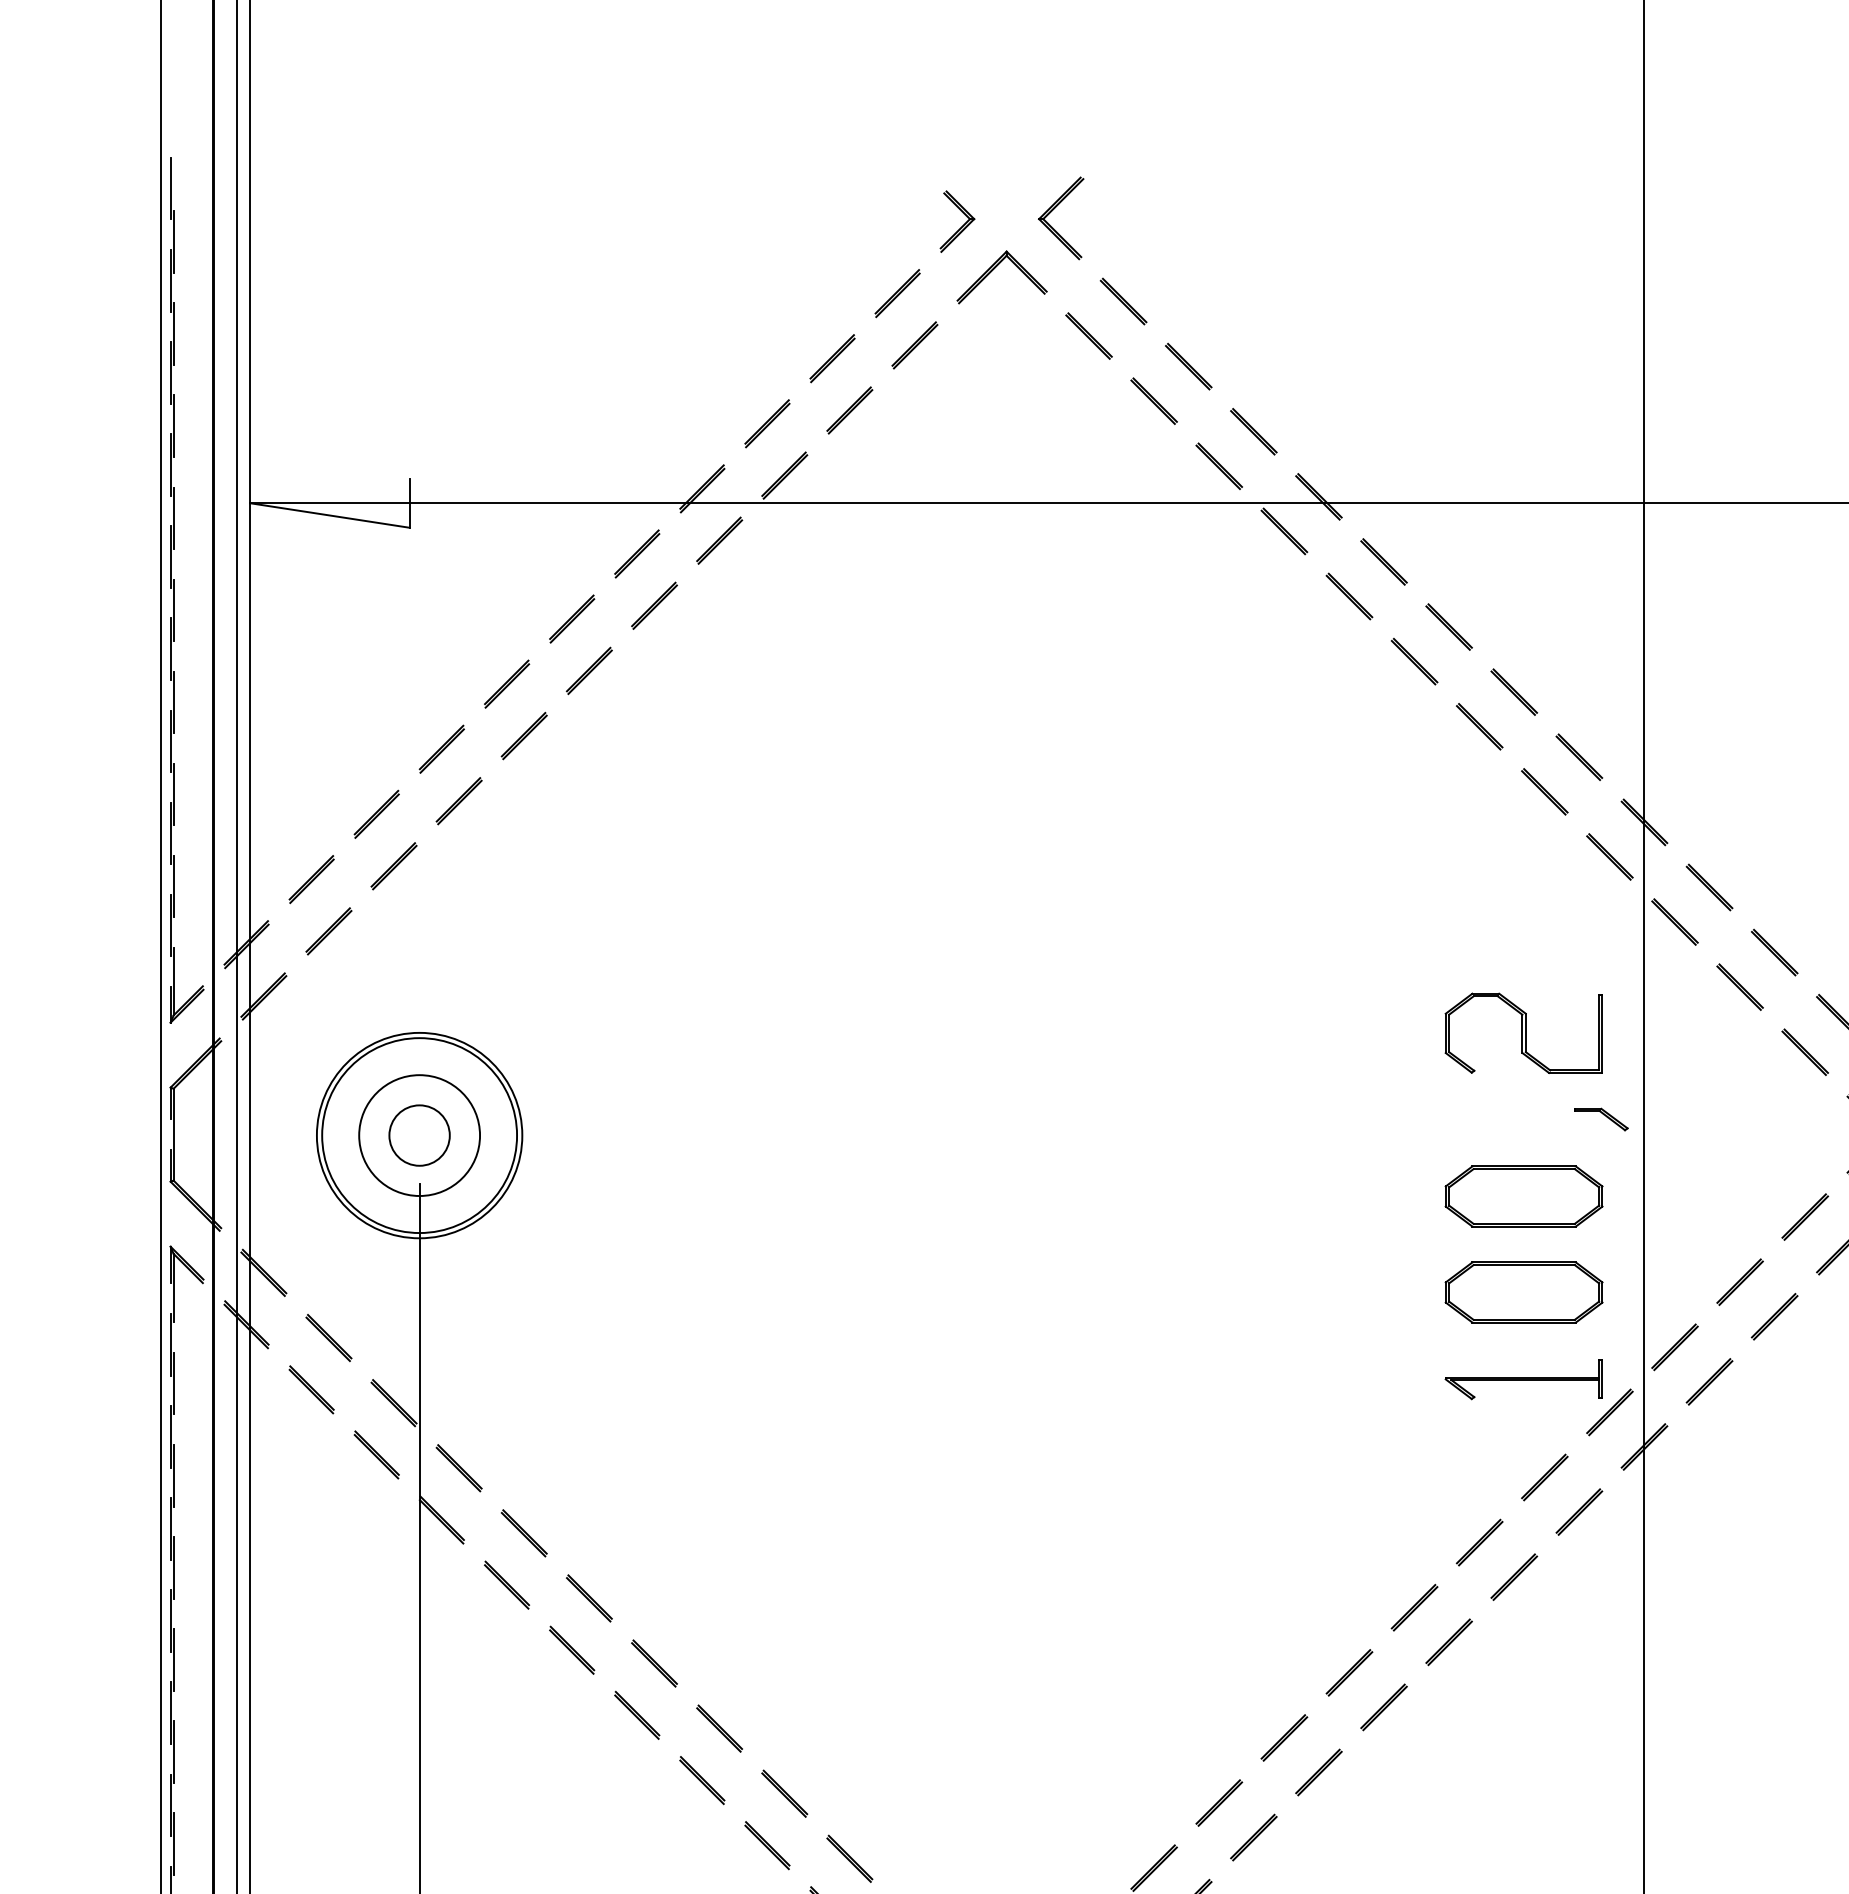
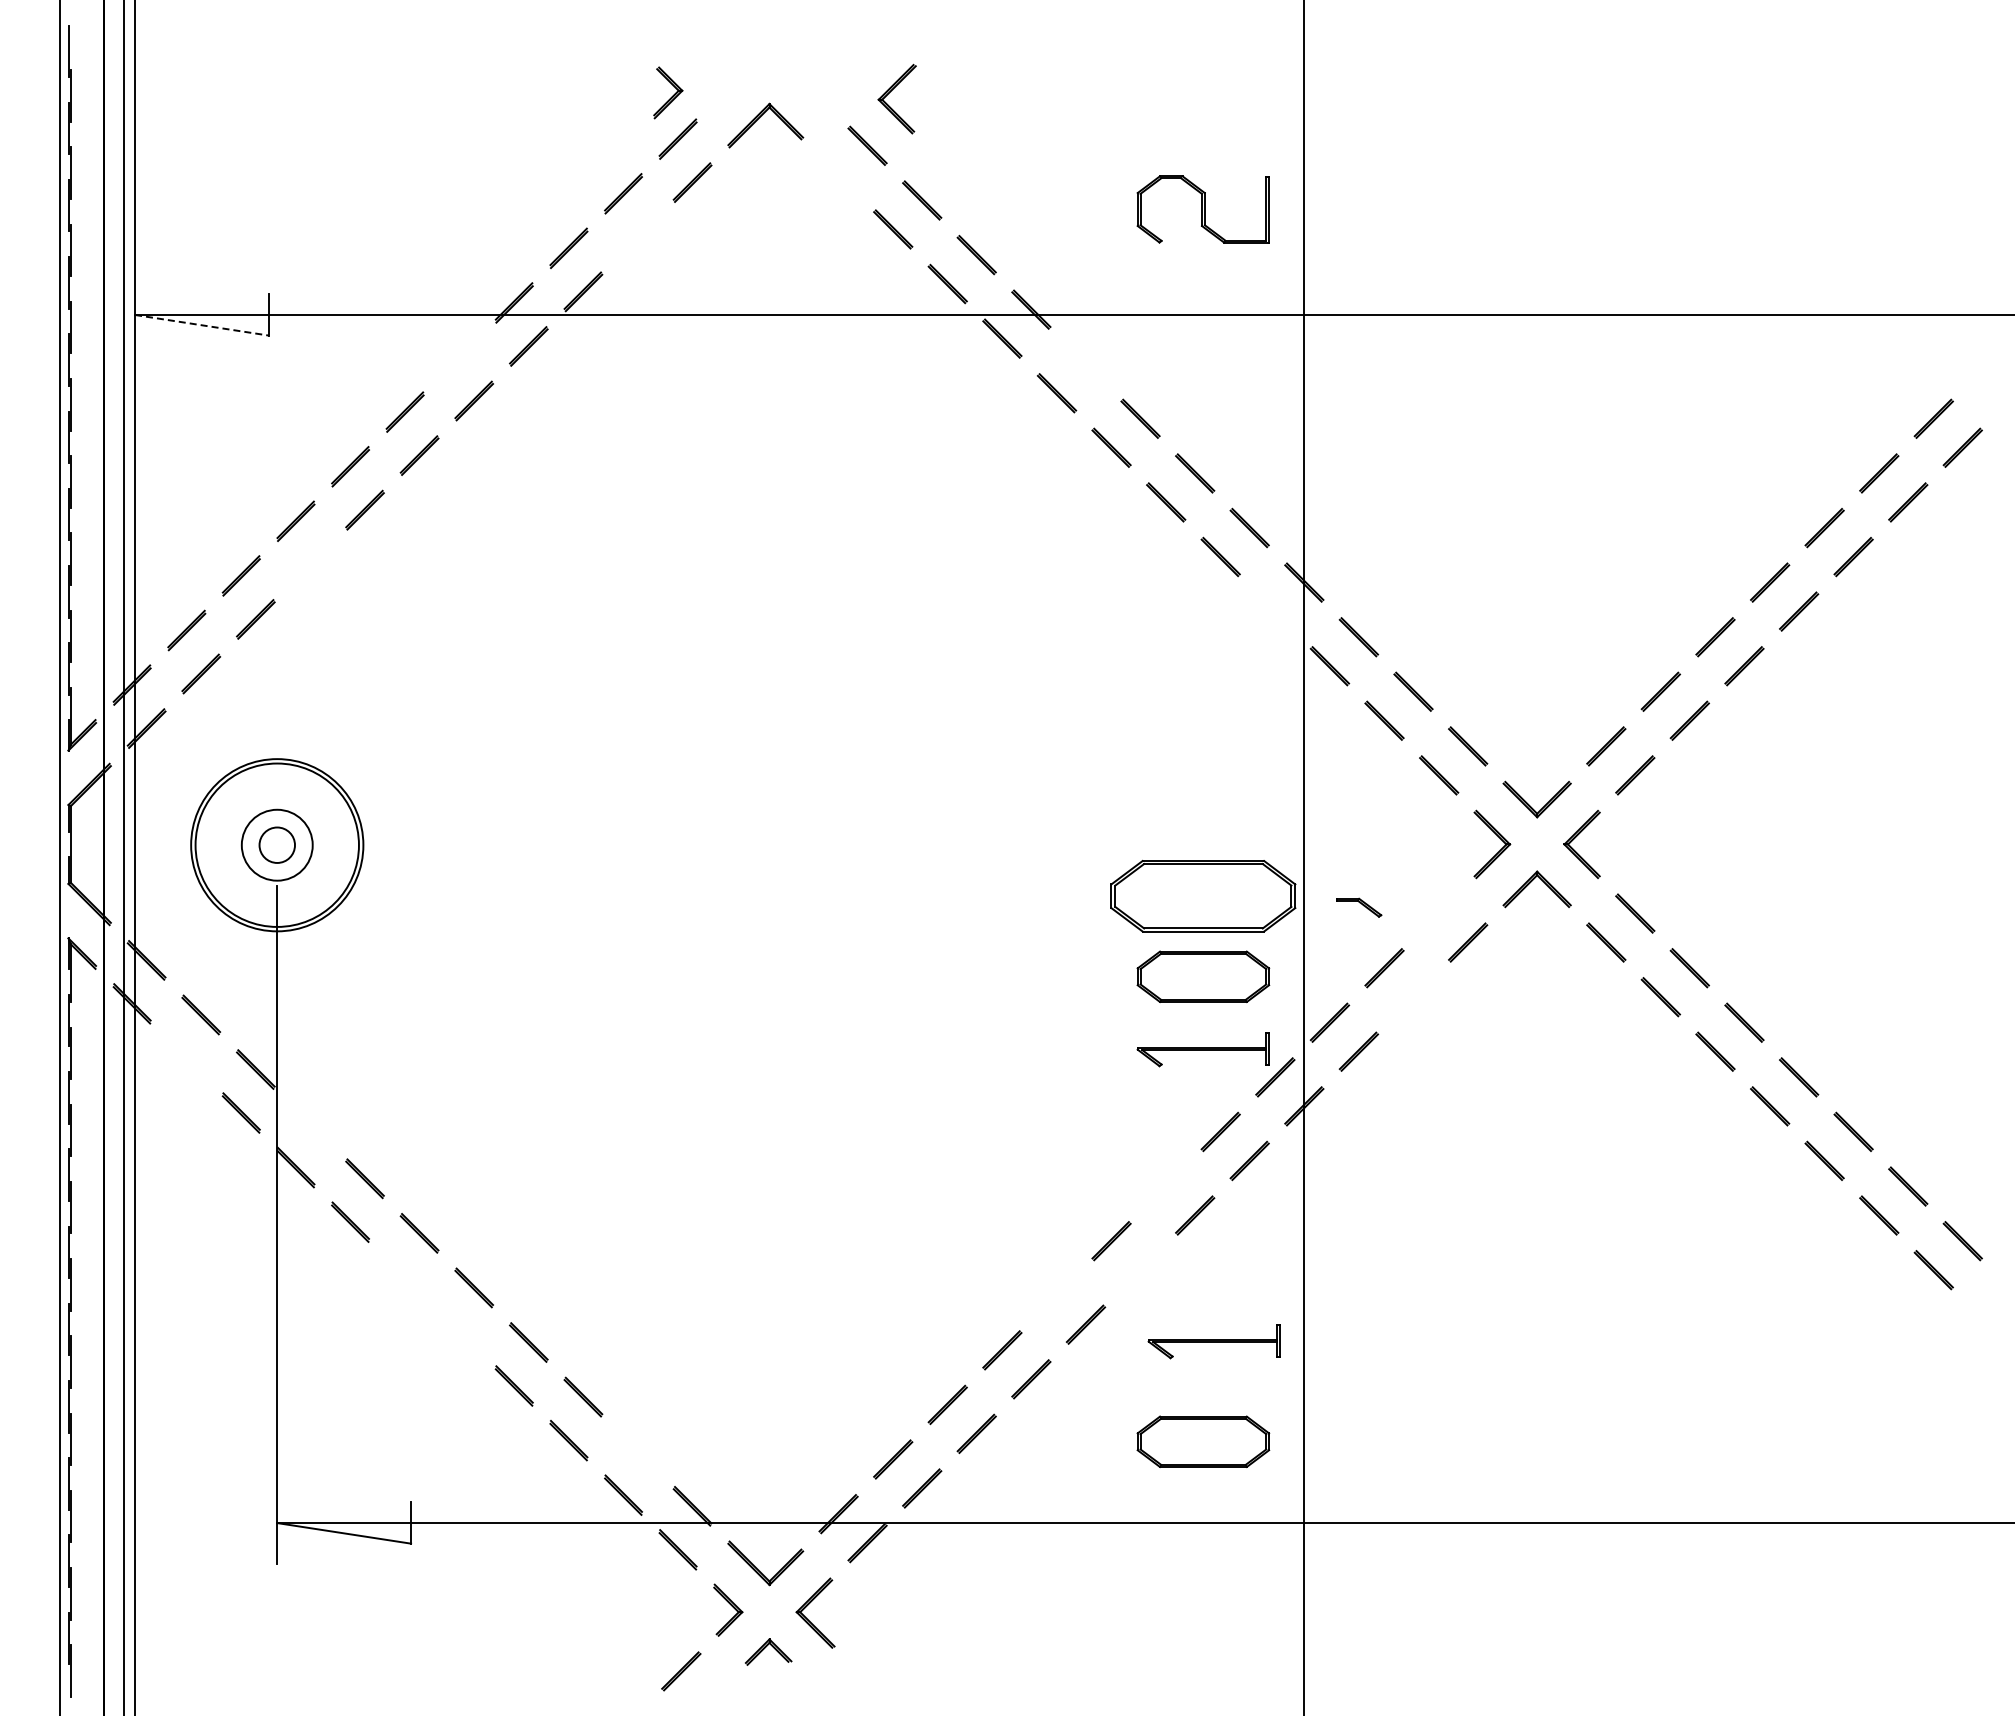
part: (1053, 210) -> (890, 92), moved
part: (957, 221) -> (668, 92), moved
line: (1088, 335) -> (838, 174), removed
line: (849, 409) -> (637, 236), removed
line: (330, 515) -> (202, 325), solid -> dashed
line: (636, 553) -> (459, 357), removed
line: (1383, 562) -> (1085, 364), removed
line: (459, 800) -> (310, 564), removed
line: (1610, 856) -> (1275, 611), removed
part: (1523, 1033) -> (1202, 209), moved
part: (1601, 1119) -> (1359, 907), moved
circle: (418, 1134) -> (276, 844), size x0.7
circle: (418, 1134) -> (276, 844), size x0.7
part: (1524, 1196) -> (1203, 896), size x1.4
line: (1805, 1216) -> (1439, 913), removed
line: (1774, 1317) -> (1413, 997), removed
line: (311, 1389) -> (186, 1058), removed
line: (459, 1467) -> (310, 1123), removed
line: (1480, 1542) -> (1166, 1186), removed
line: (1449, 1642) -> (1140, 1270), removed
line: (571, 1649) -> (404, 1276), removed
line: (1348, 1672) -> (1056, 1295), removed
line: (636, 1715) -> (459, 1331), removed
part: (1536, 1727) -> (1213, 1341), added
part: (1524, 1846) -> (1203, 1441), added
line: (849, 1858) -> (637, 1451), removed

